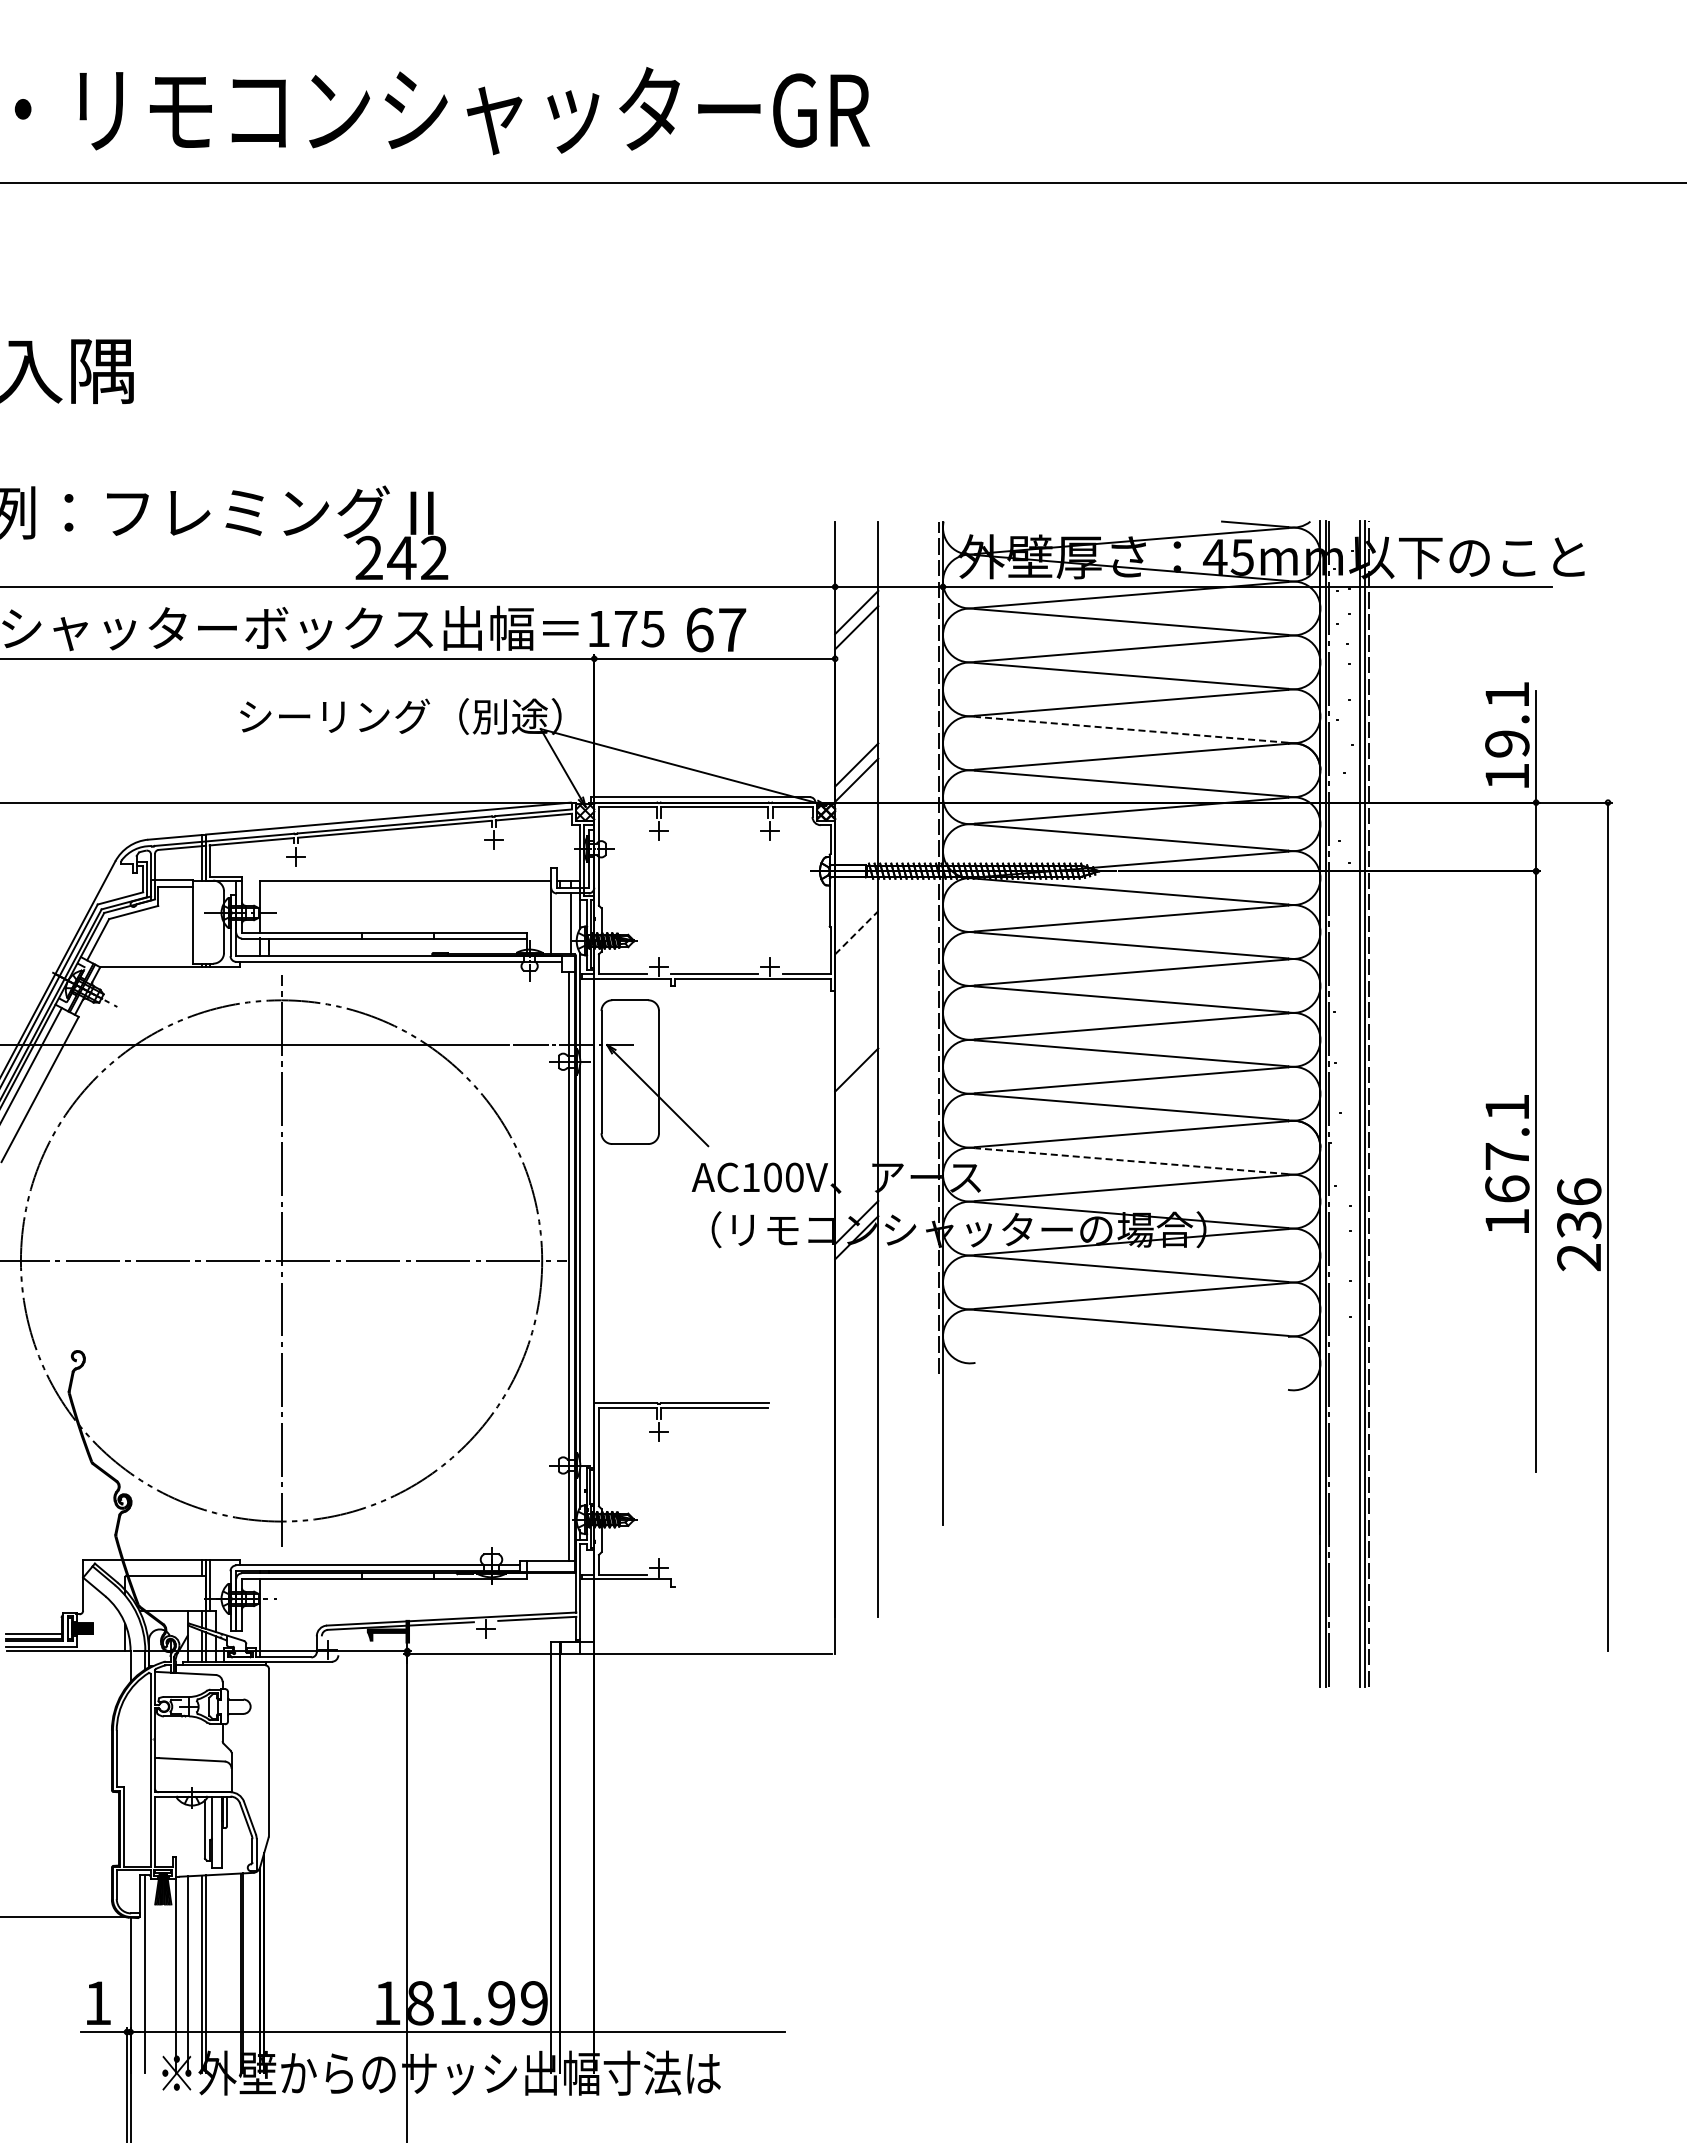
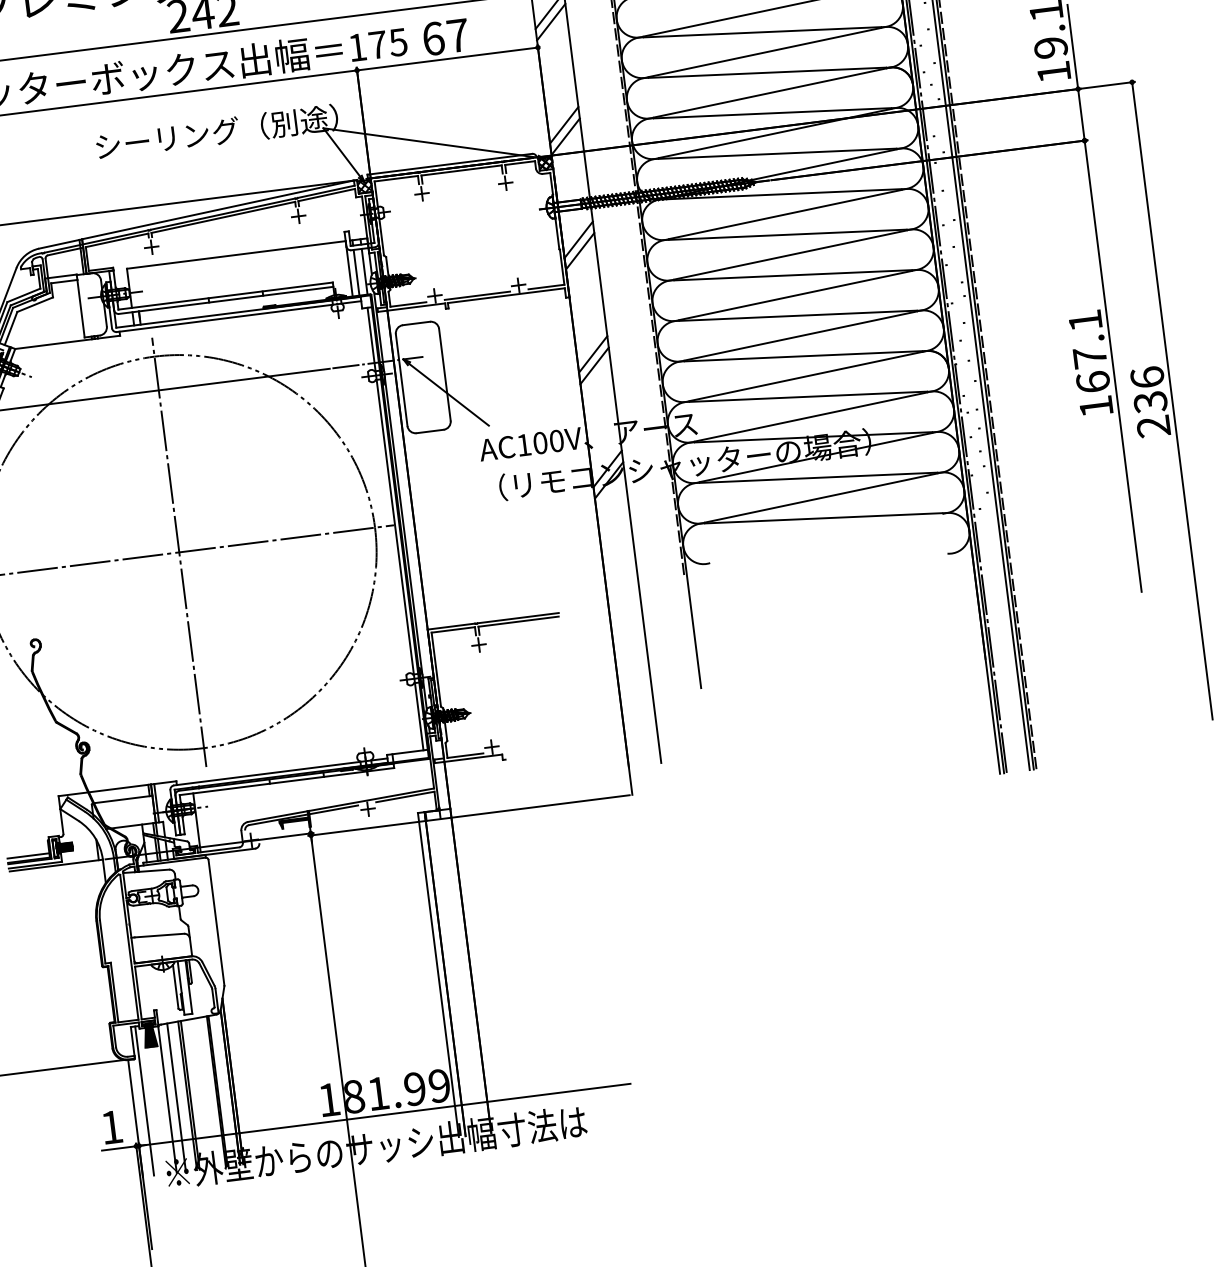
line: (1131, 729) -> (767, 72), dashed -> solid
line: (856, 917) -> (578, 239), added
line: (560, 923) -> (356, 272), added
line: (856, 932) -> (579, 251), dashed -> solid
line: (856, 1084) -> (594, 365), added
line: (1131, 1161) -> (808, 397), dashed -> solid

